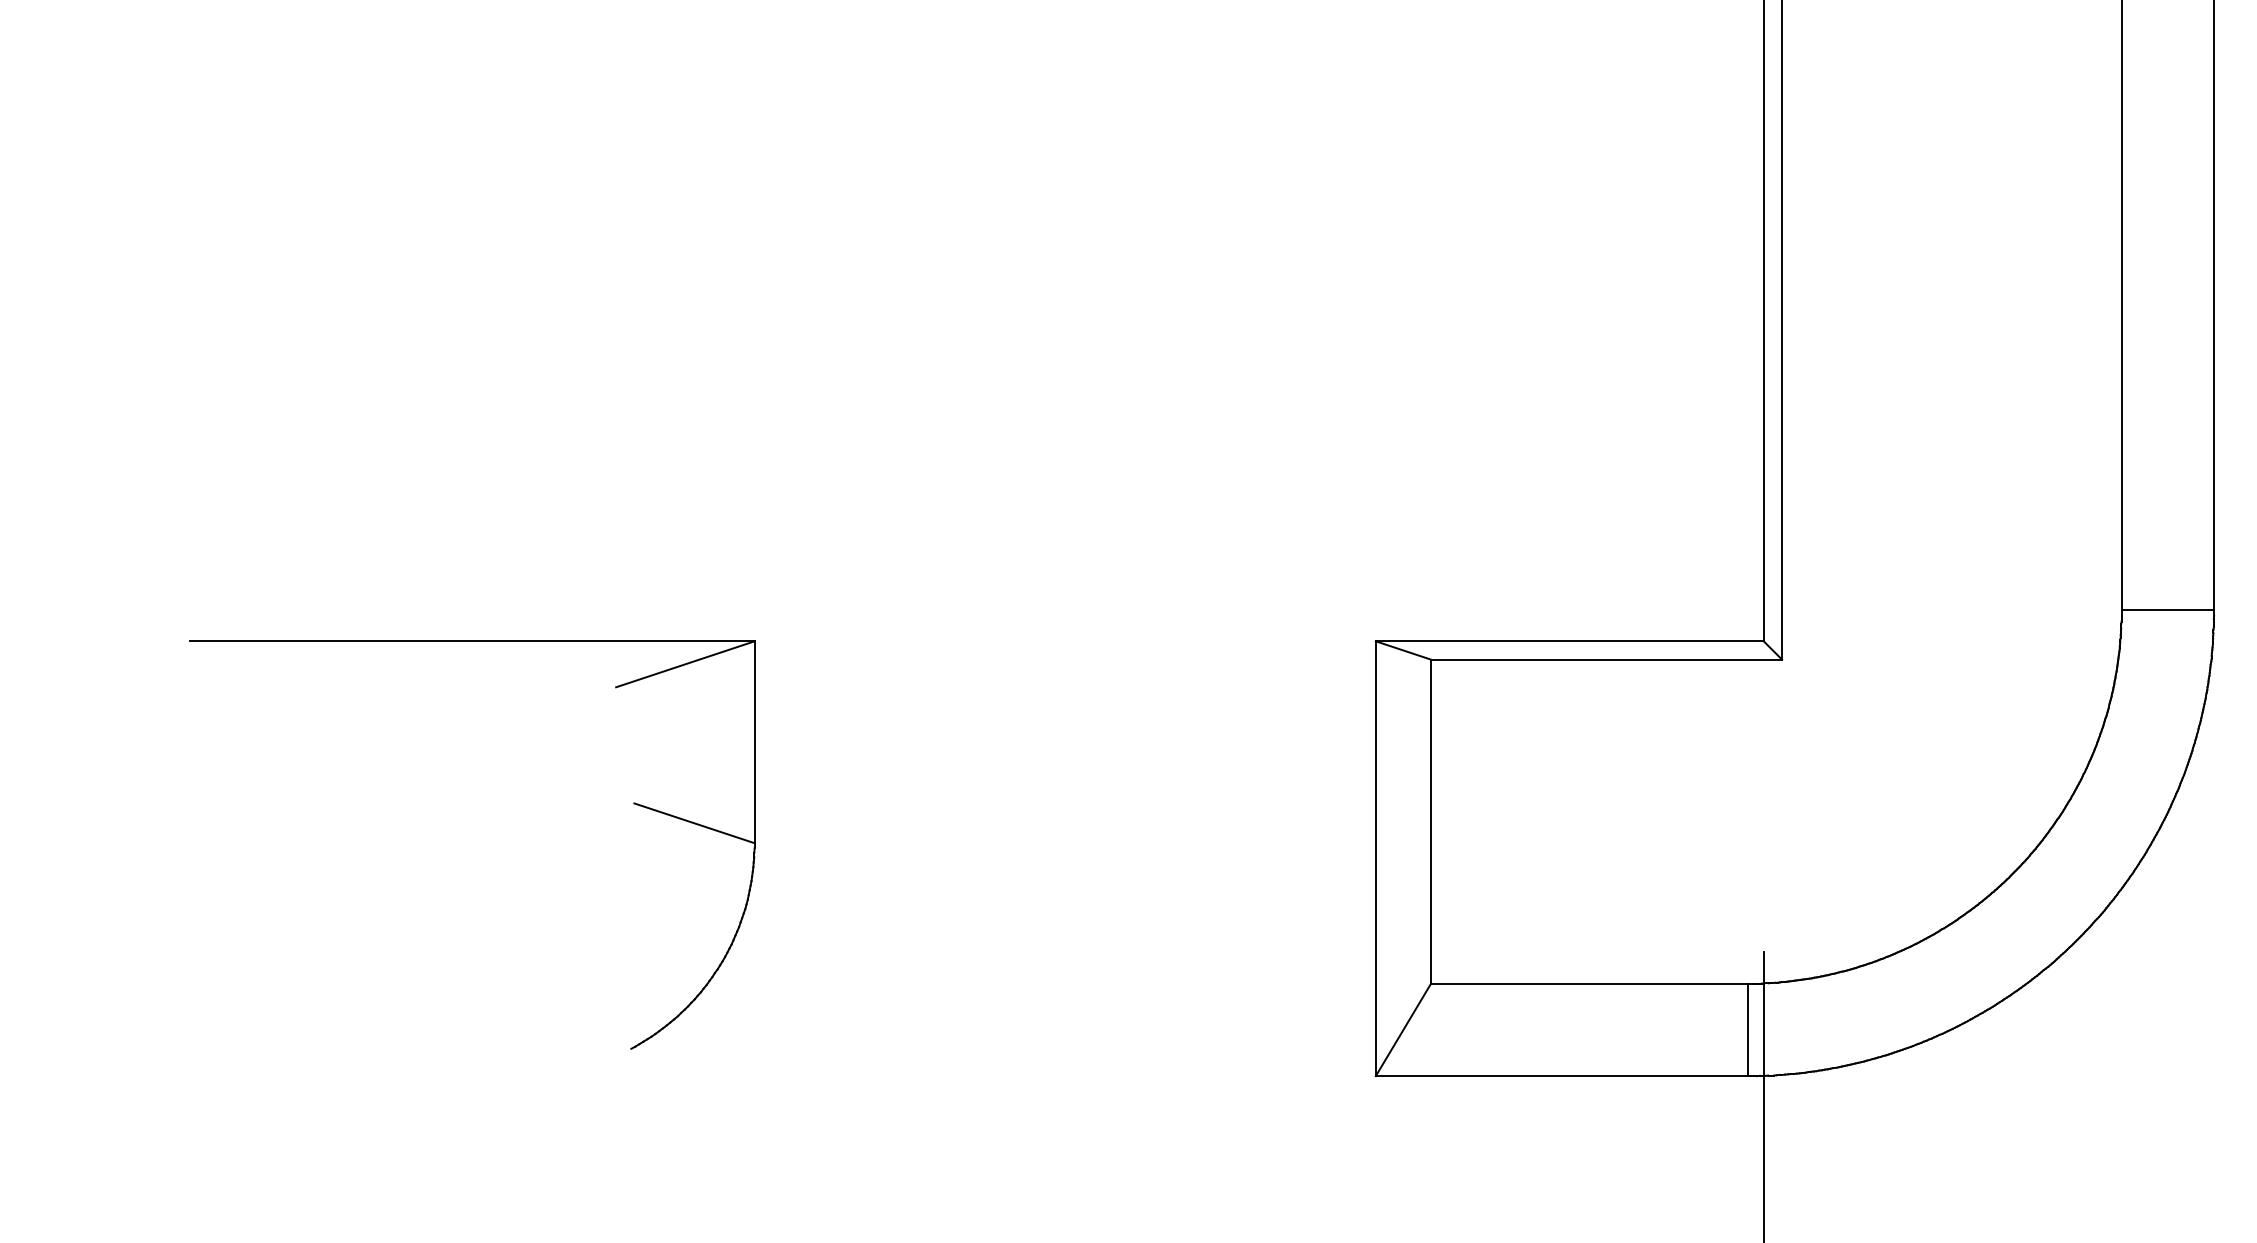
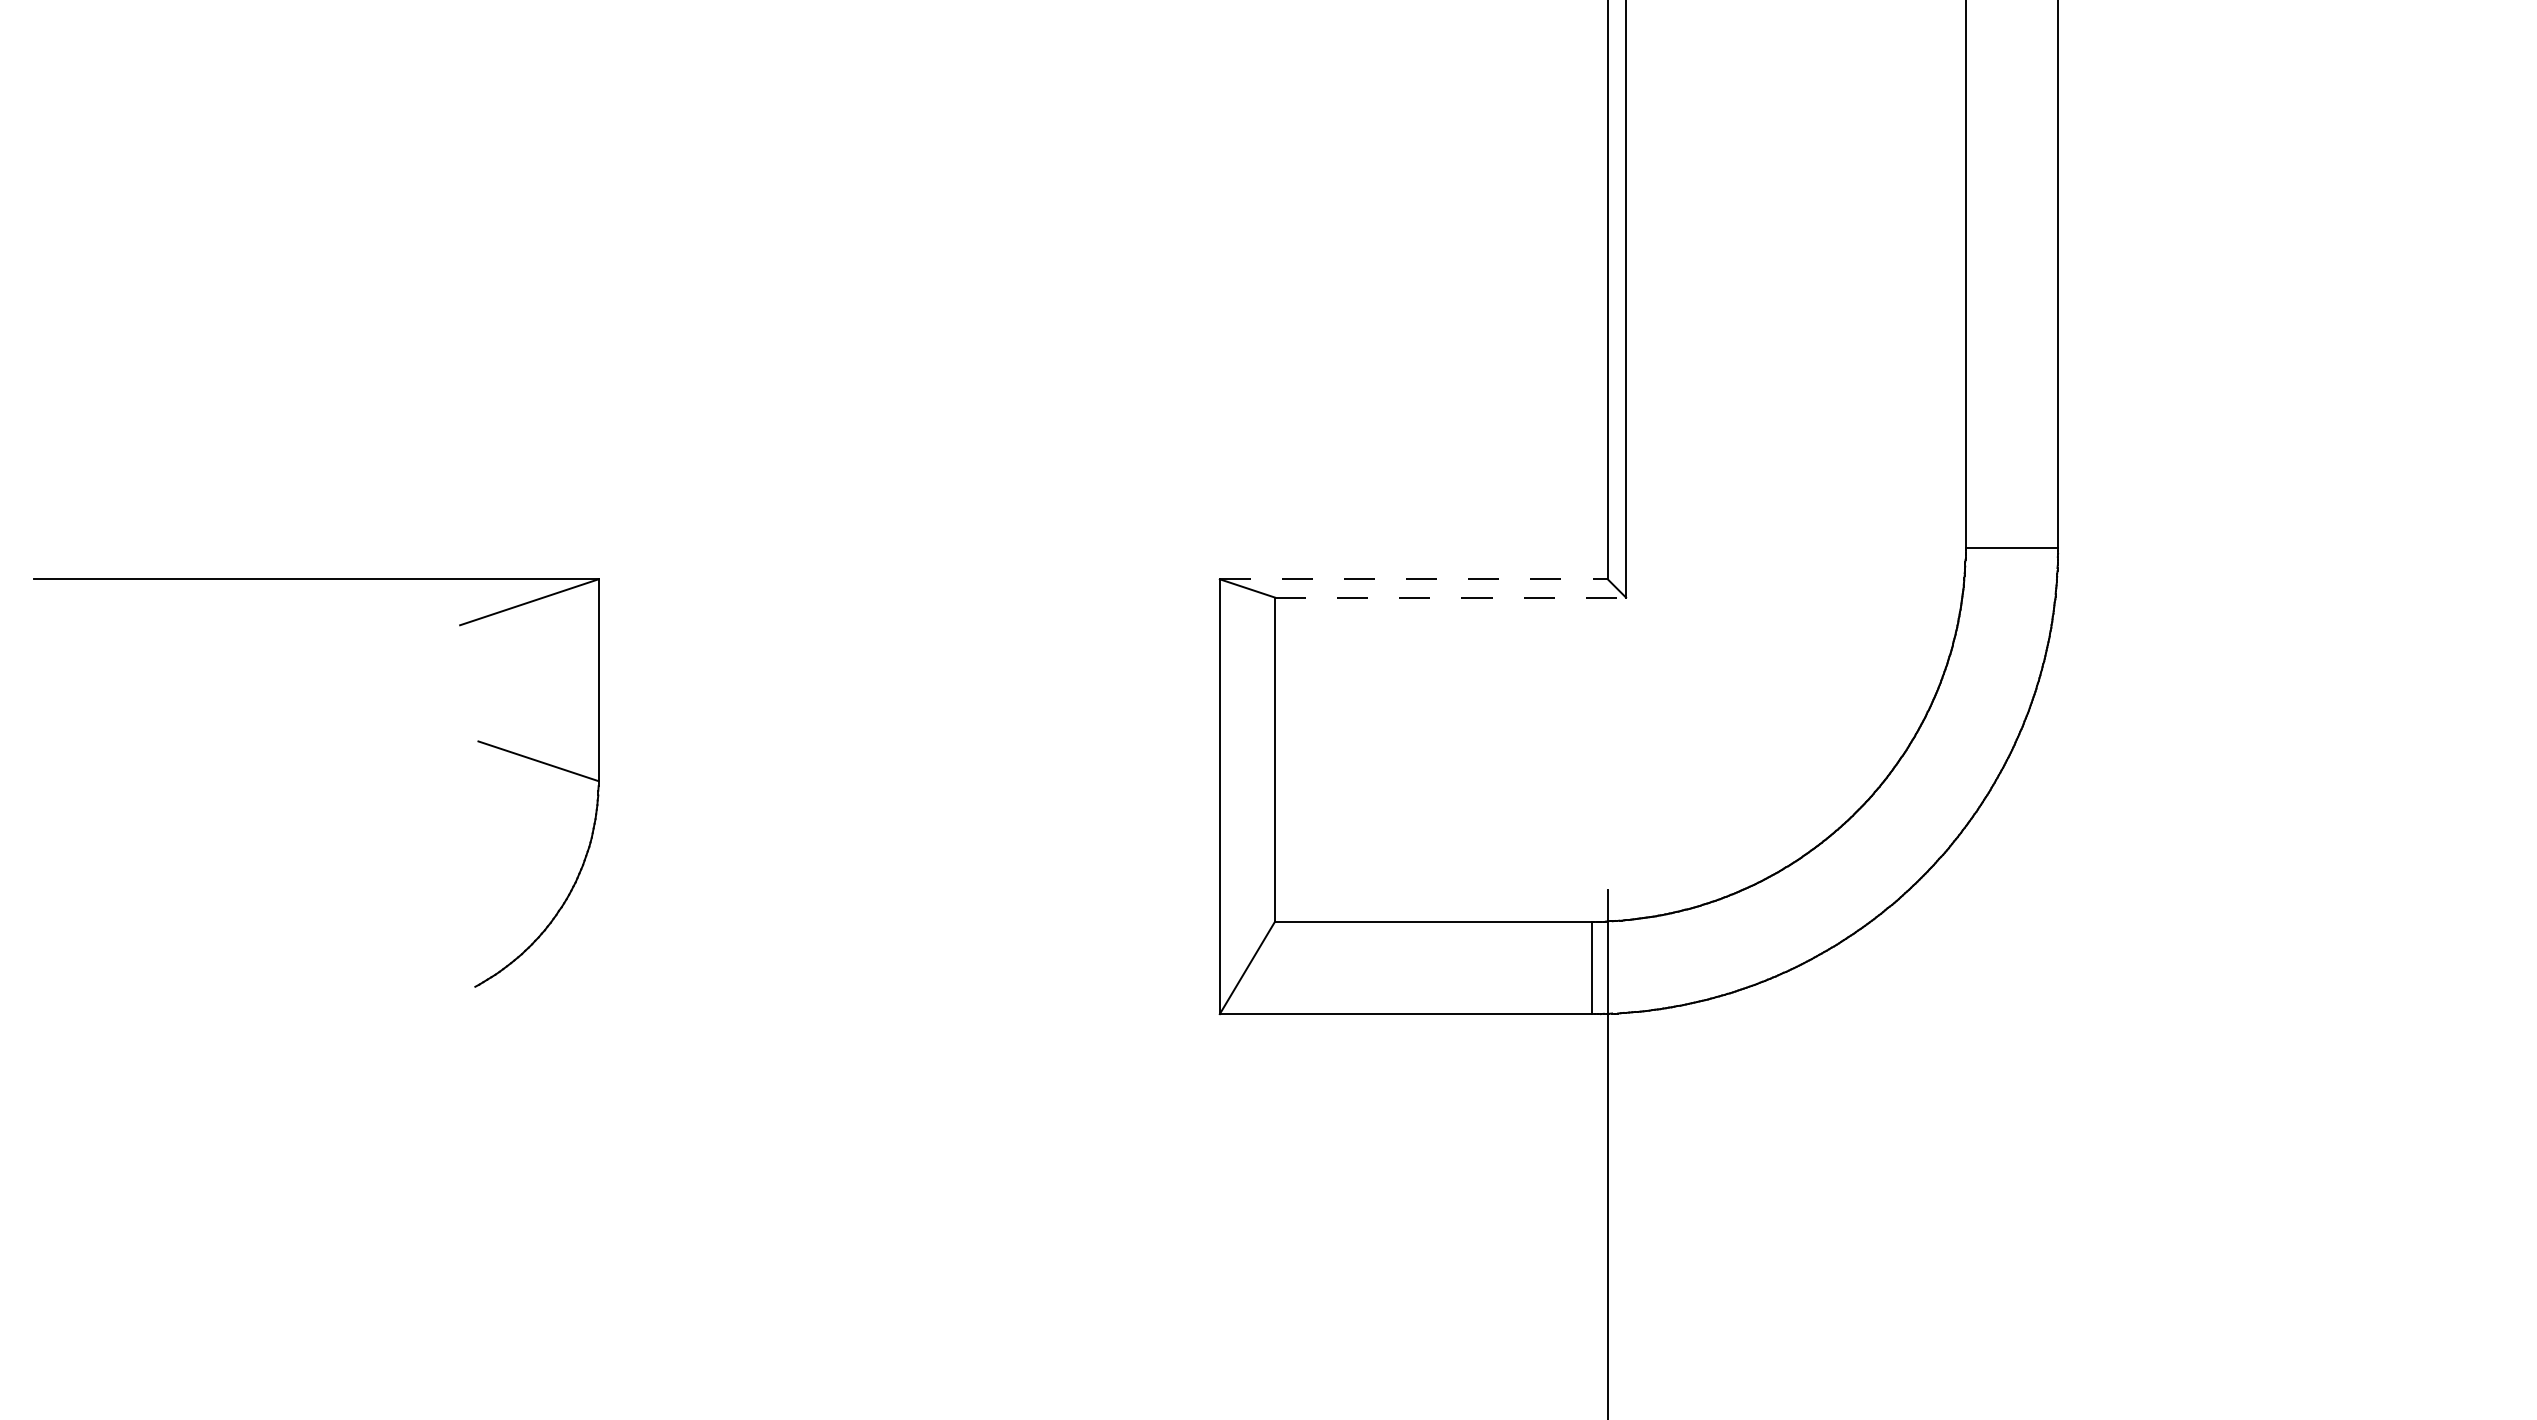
line: (1569, 641) -> (1413, 579), solid -> dashed
line: (1607, 659) -> (1451, 597), solid -> dashed

